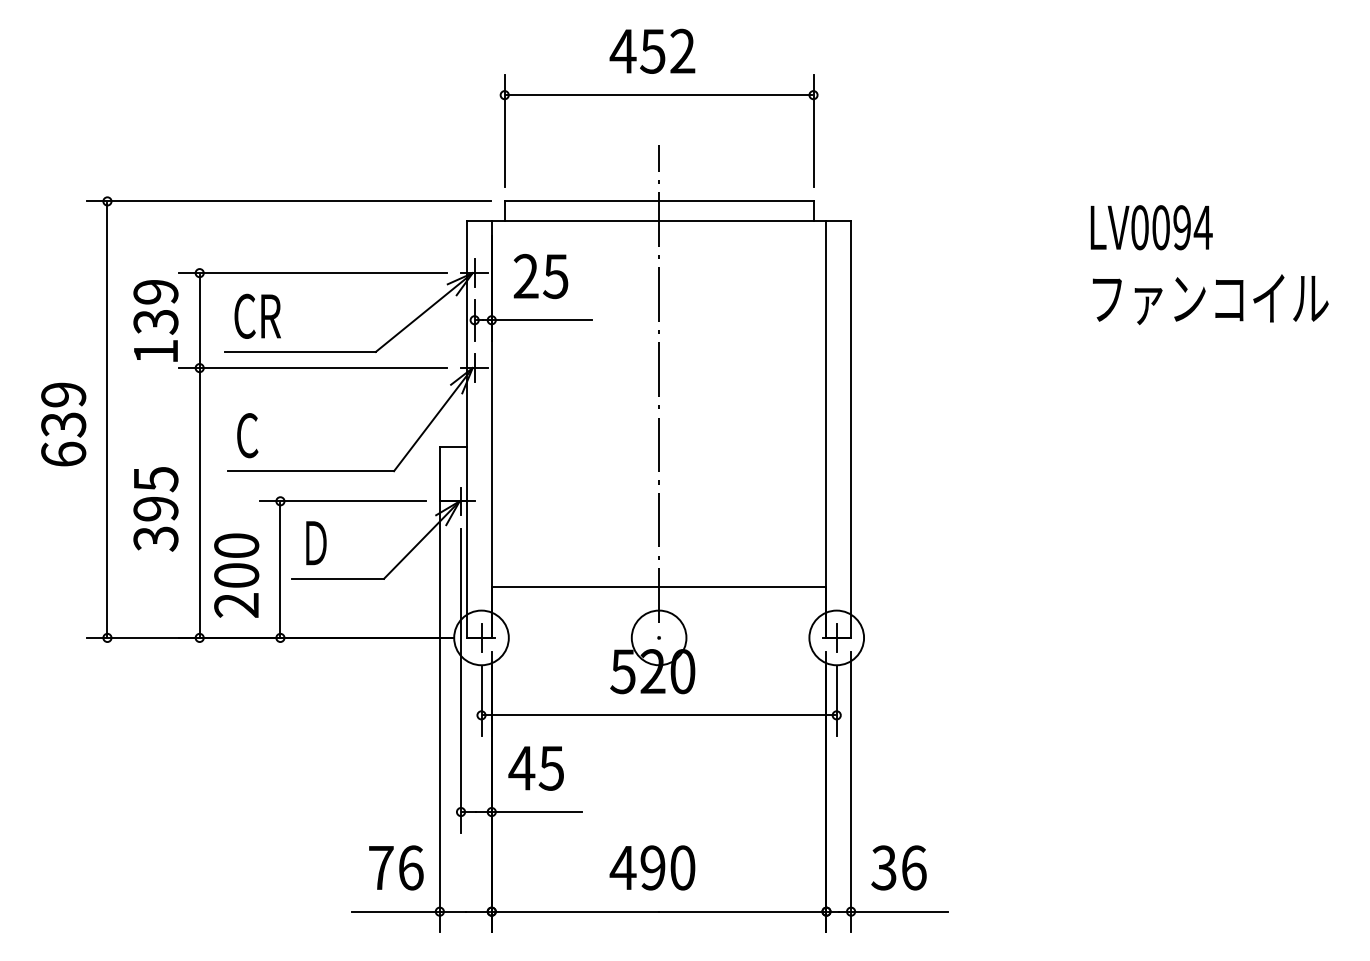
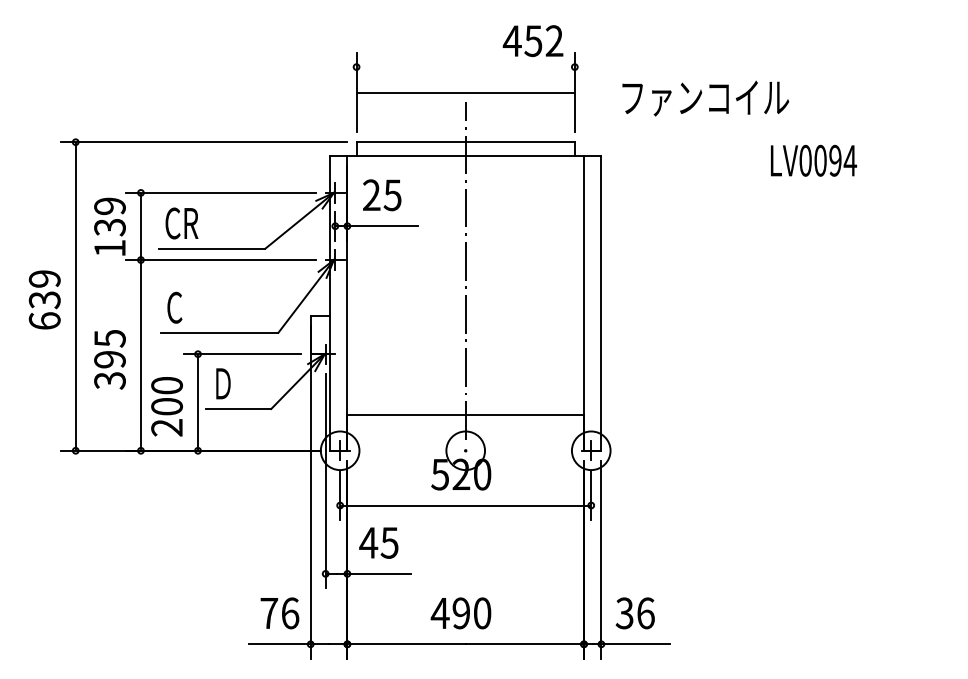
text: (652, 50) -> (533, 40), moved
line: (659, 95) -> (465, 93), moved
text: (1210, 299) -> (705, 98), moved

